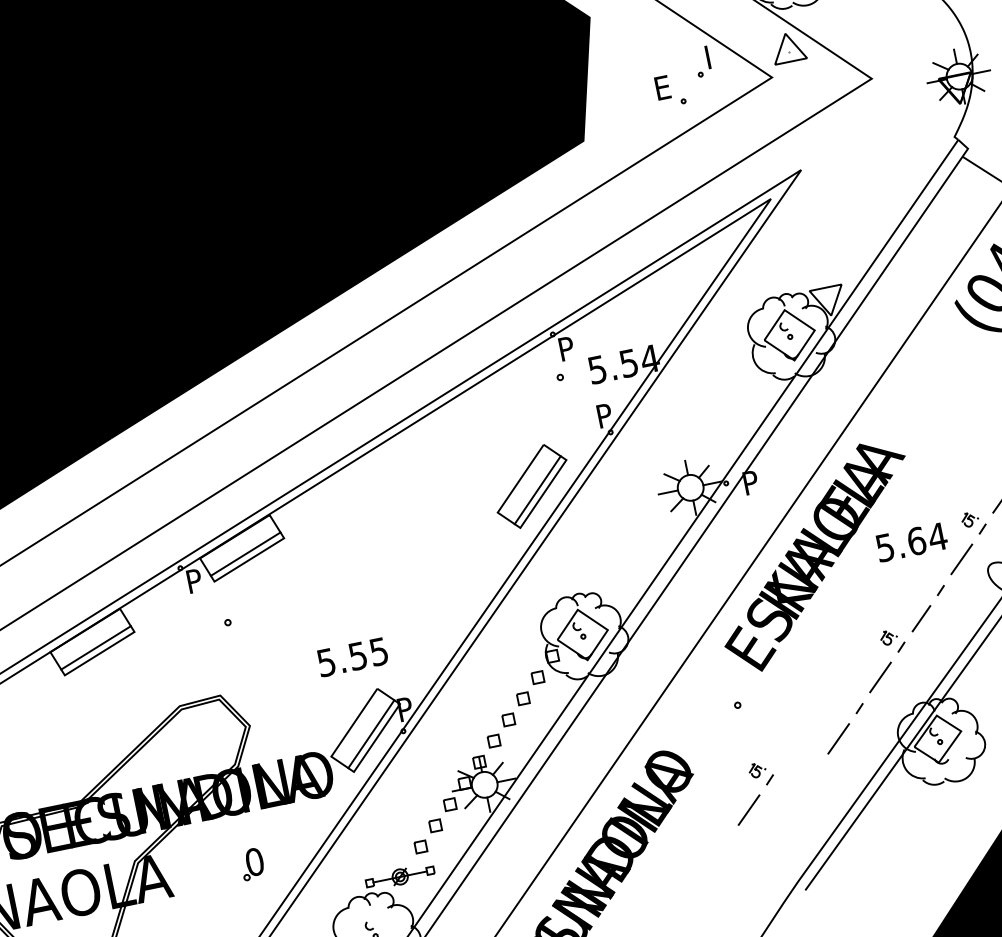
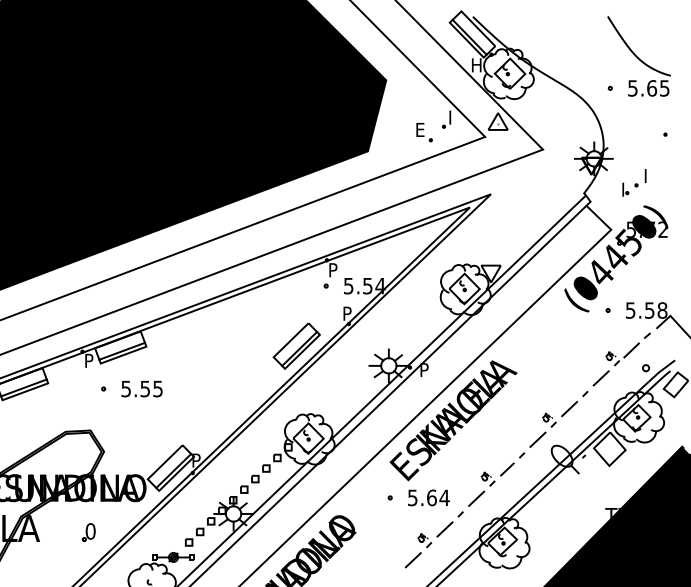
text: (910, 541) -> (428, 497), moved
text: (351, 658) -> (141, 389), moved
part: (754, 792) -> (418, 550), moved

